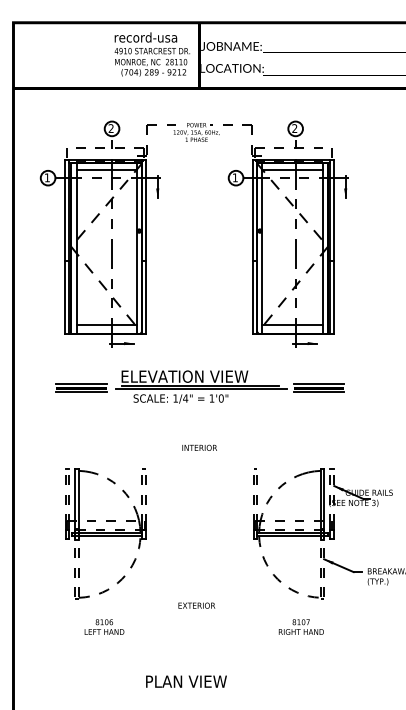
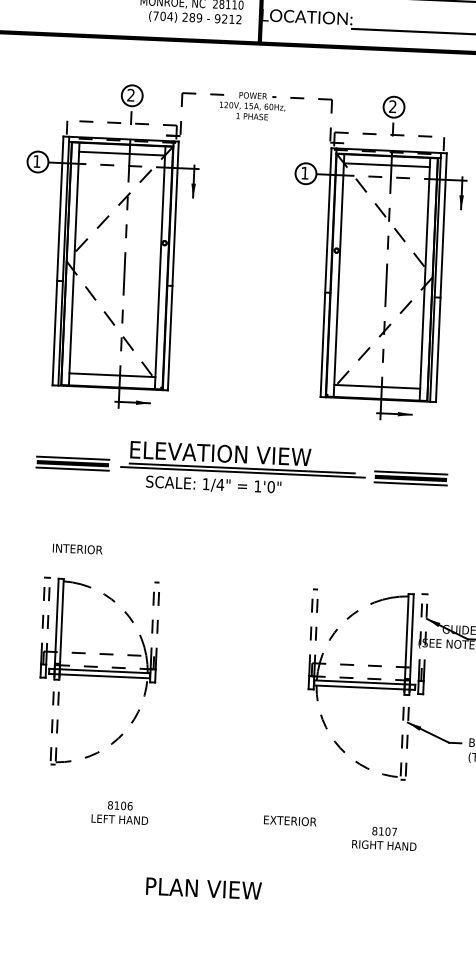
text: (199, 447) -> (77, 548), moved
text: (196, 605) -> (289, 820), moved
text: (104, 626) -> (120, 811), moved
text: (300, 626) -> (383, 837), moved

